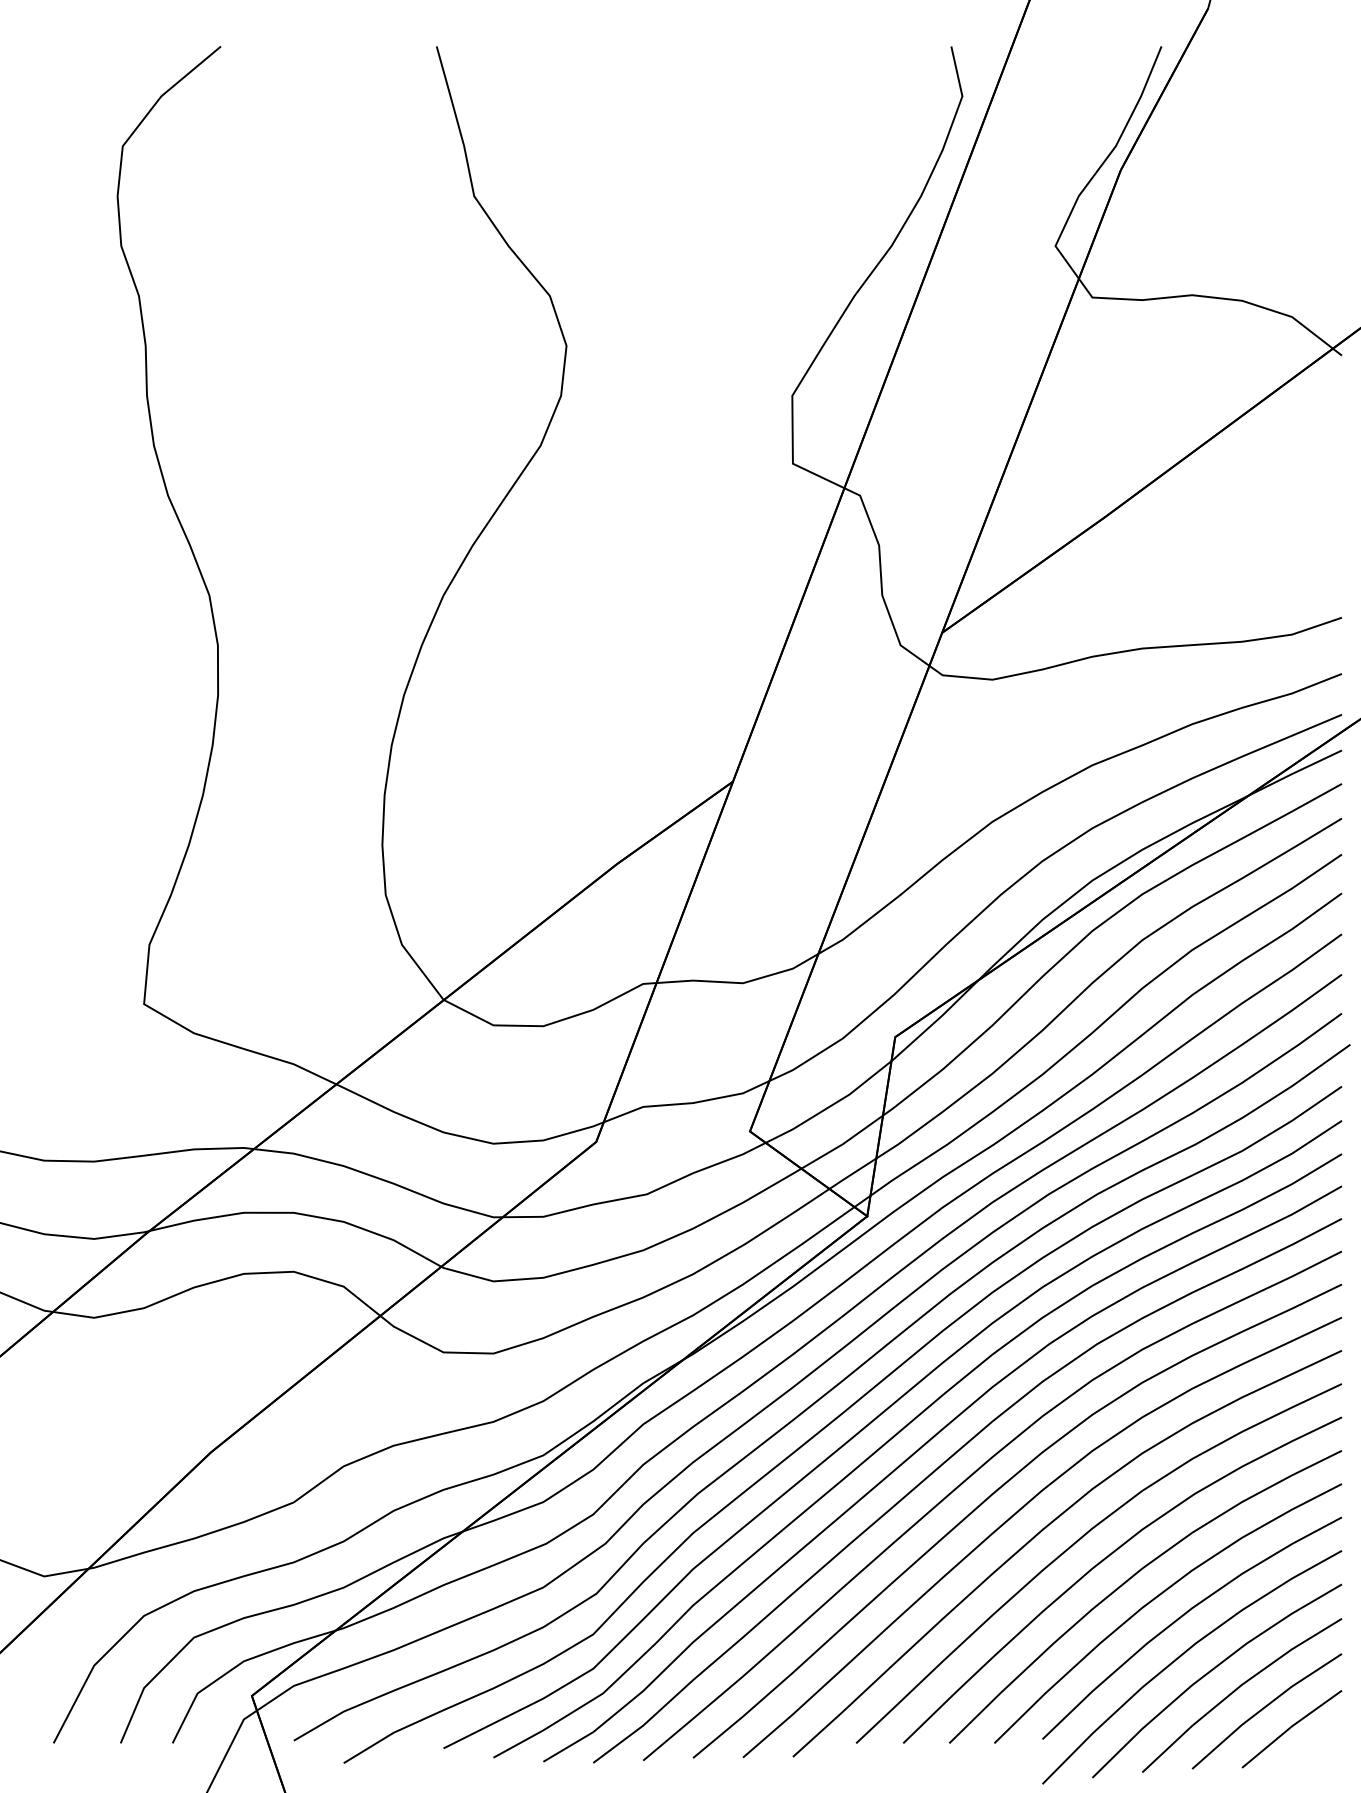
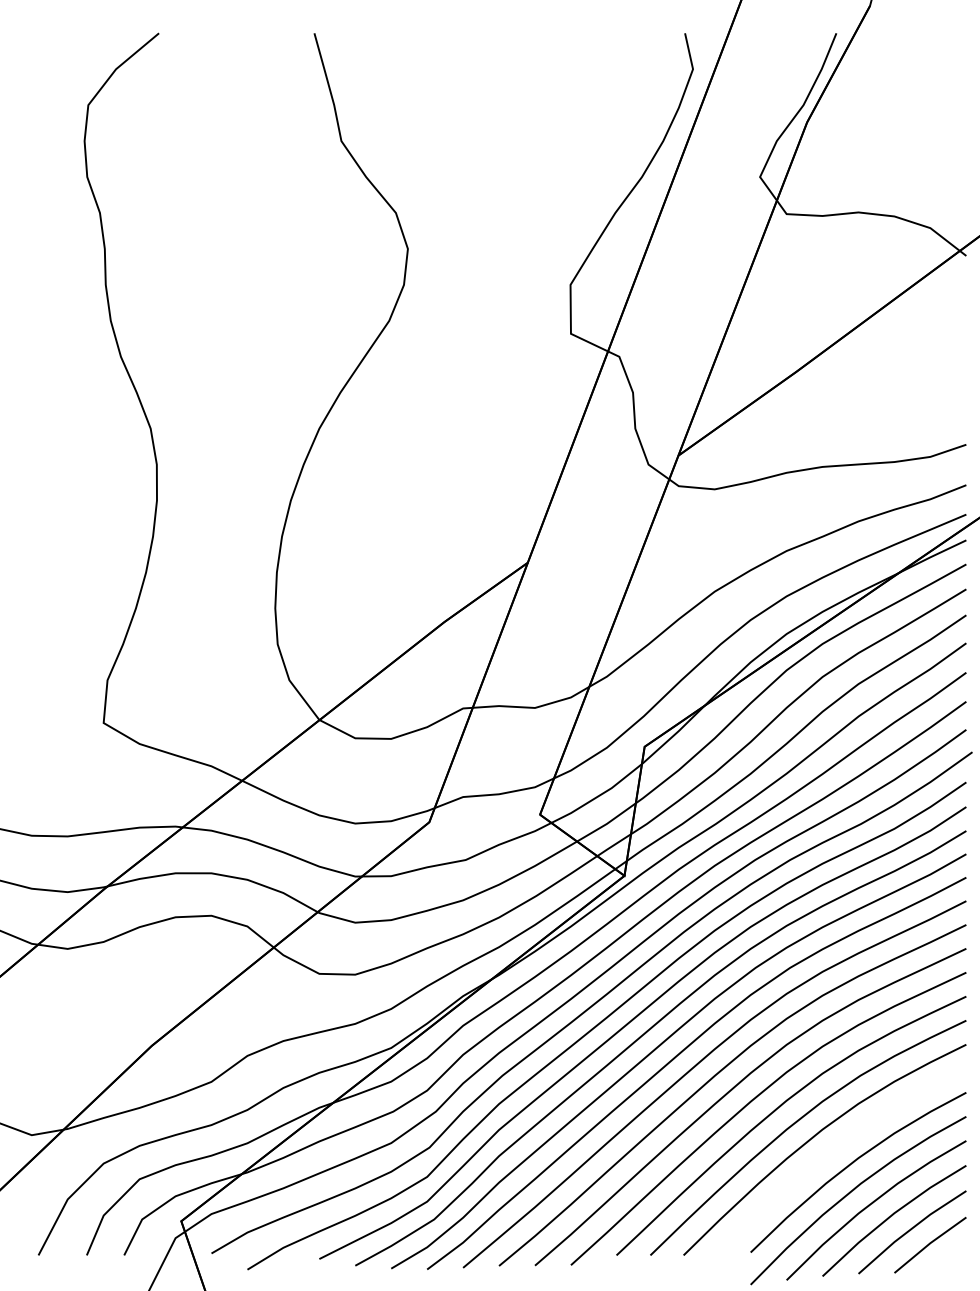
curve: (1155, 1599) -> (832, 1151), removed

